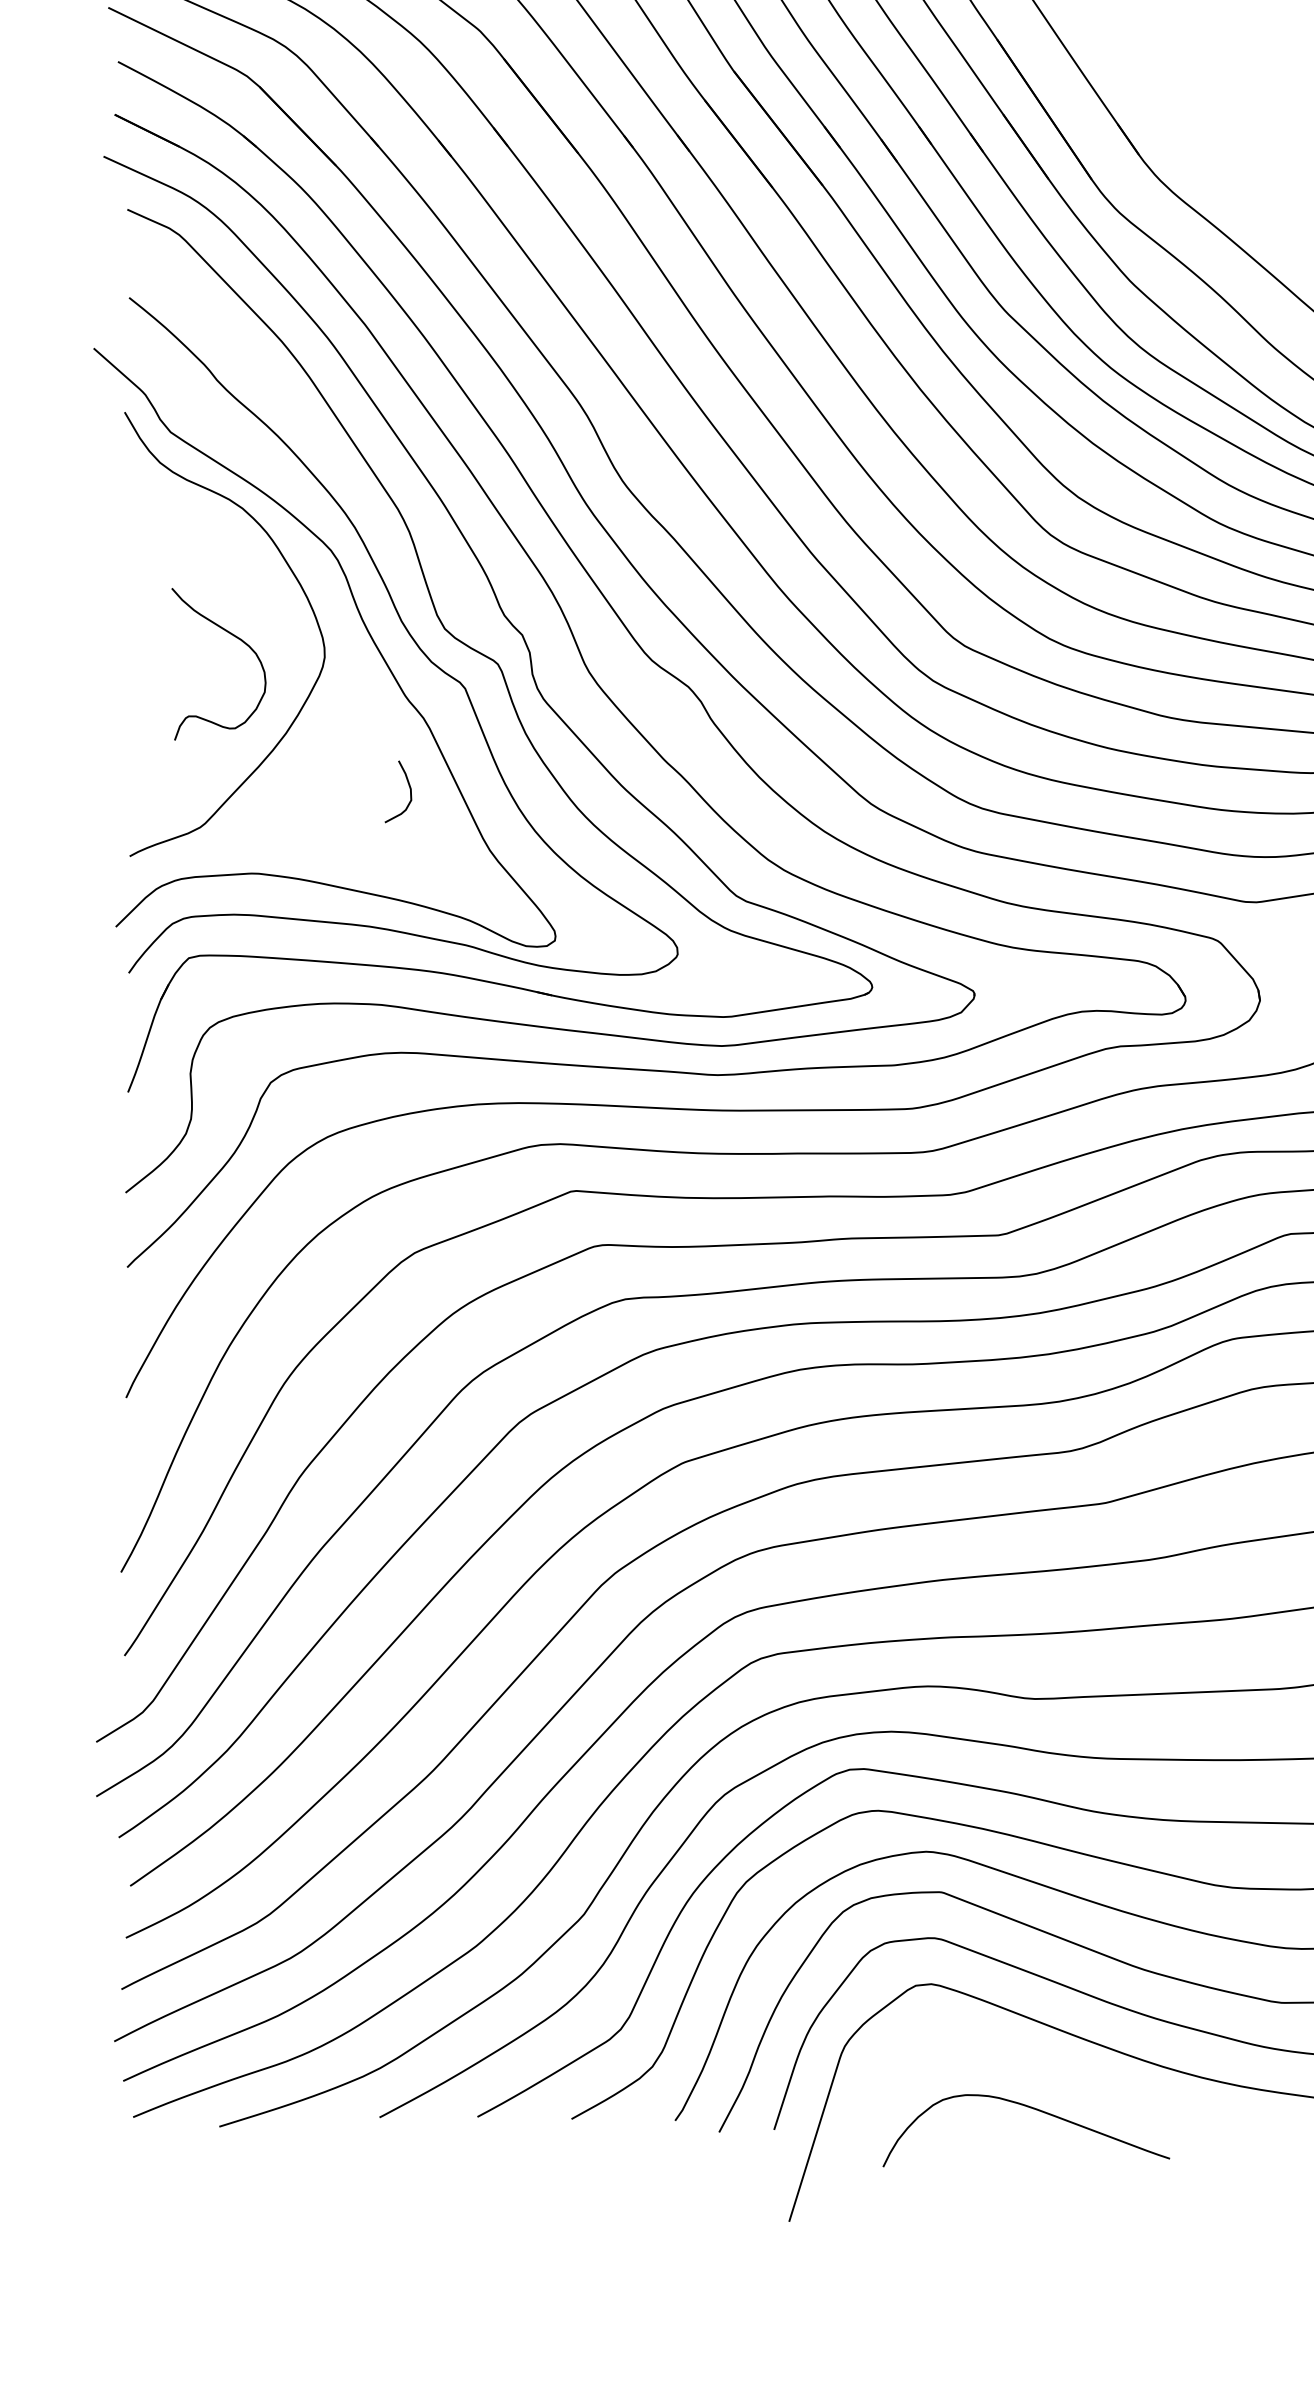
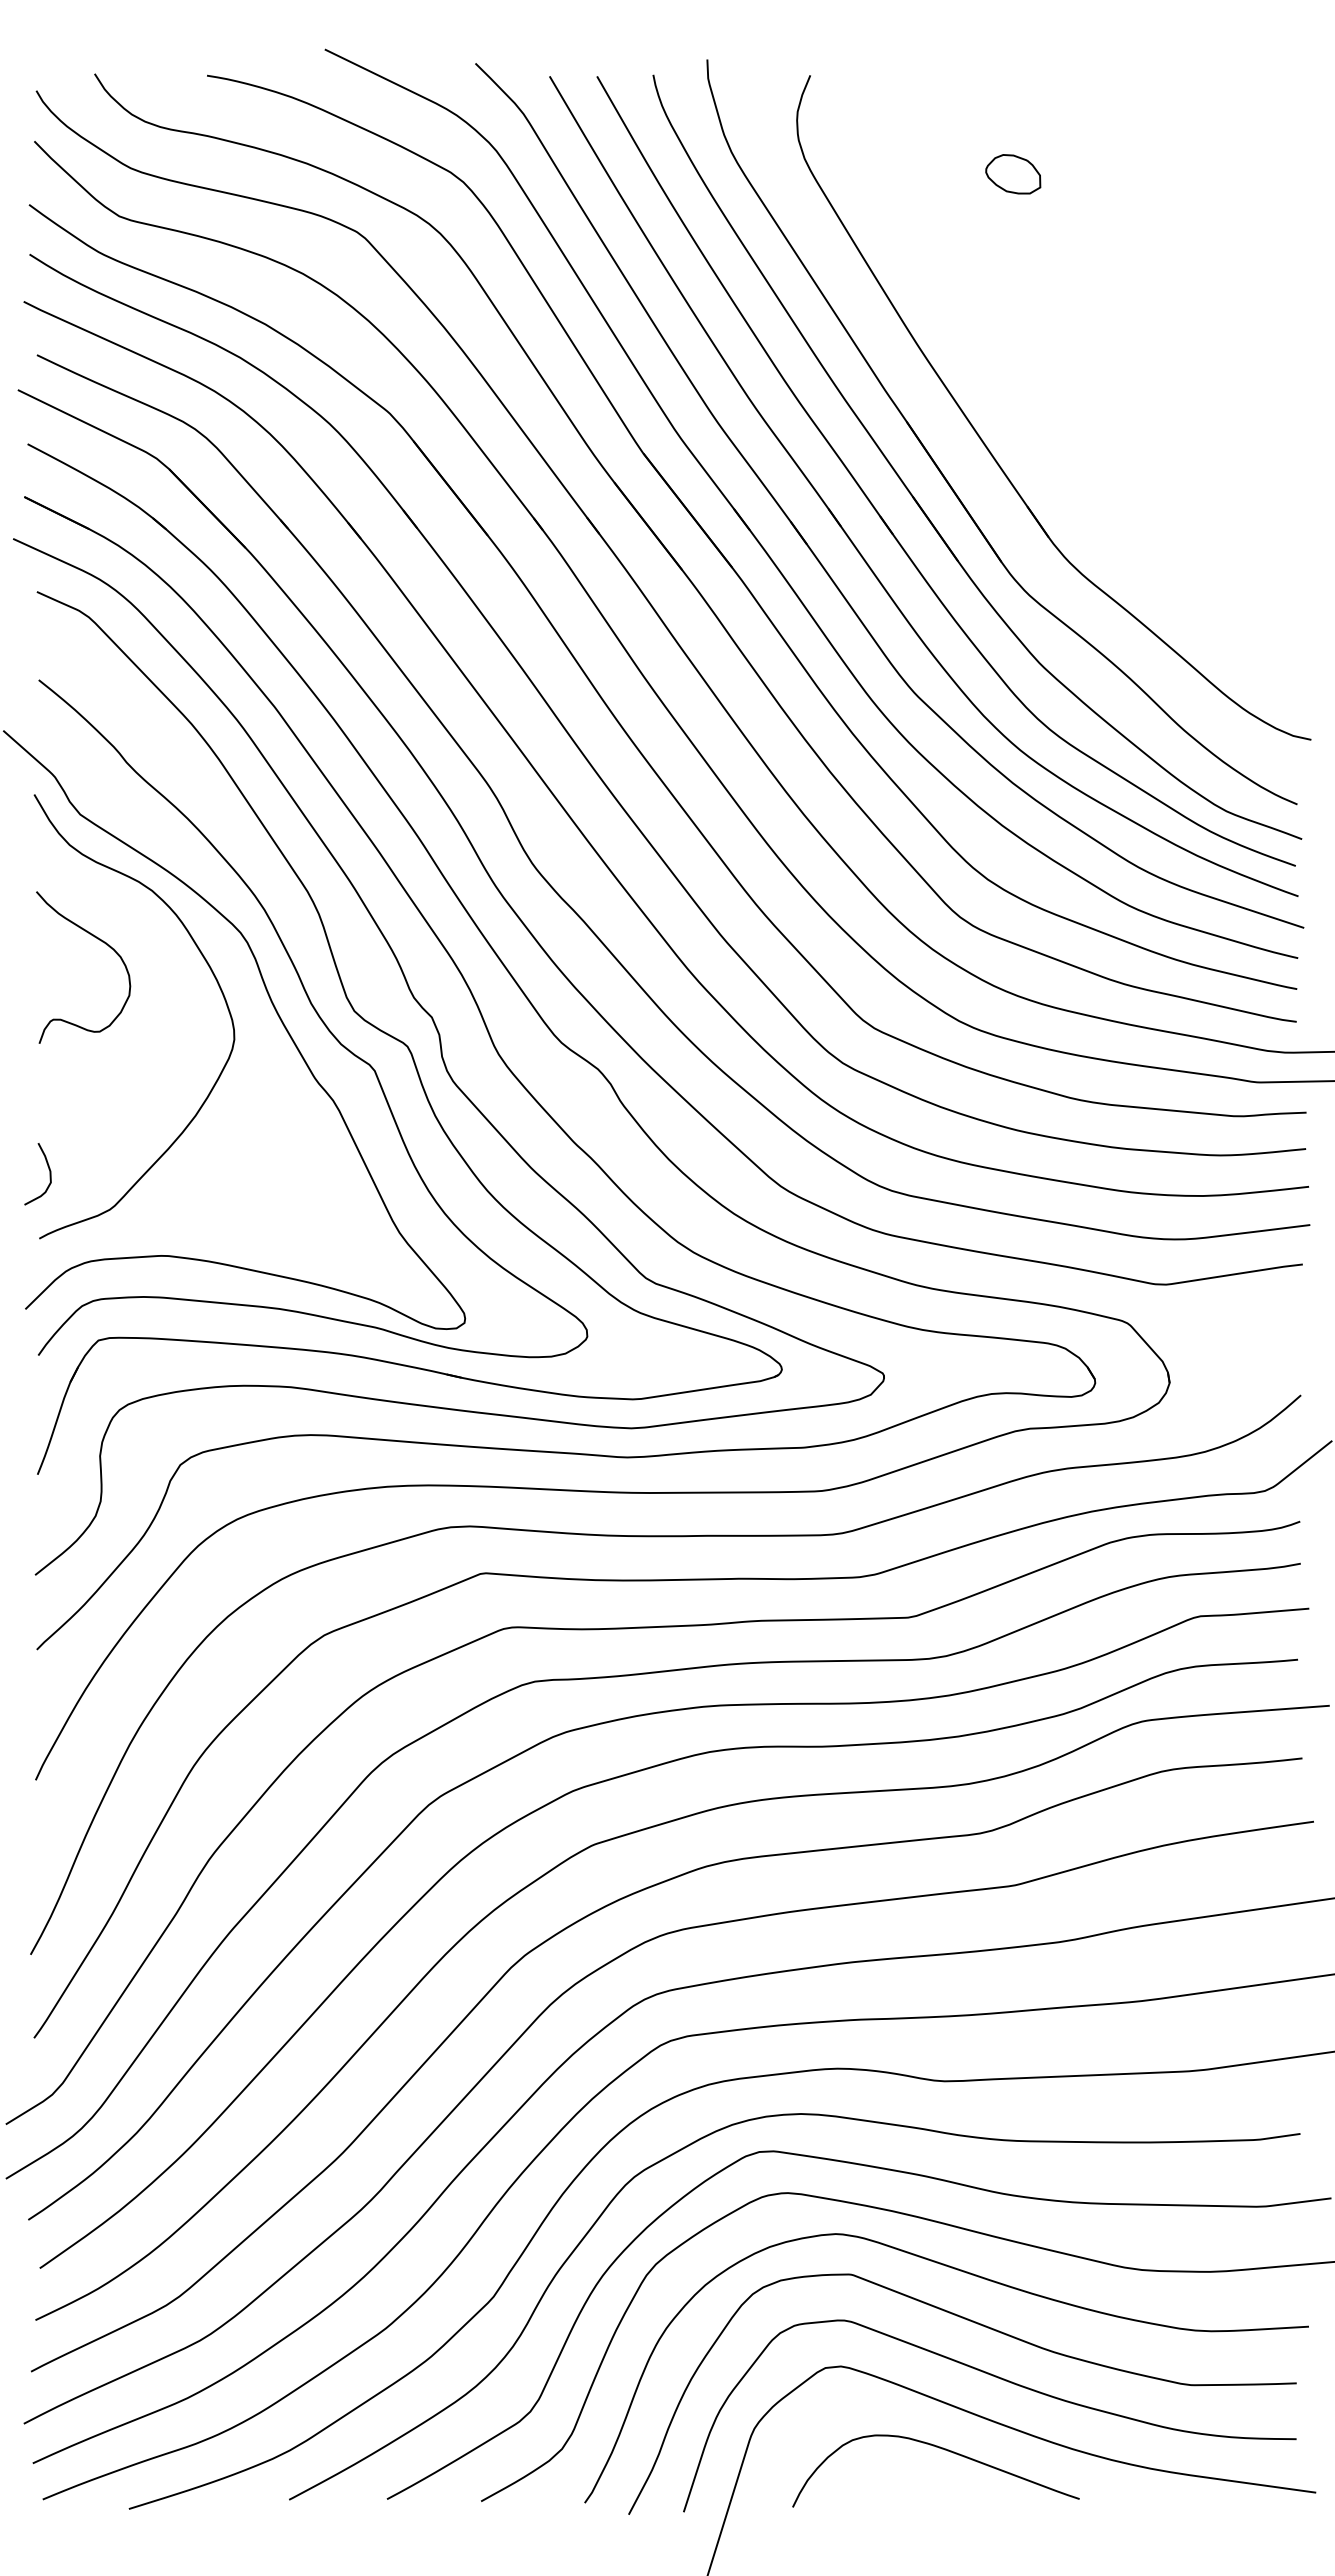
curve: (232, 636) -> (97, 939), moved
curve: (409, 792) -> (49, 1174), moved
curve: (1034, 2110) -> (944, 2450), moved

